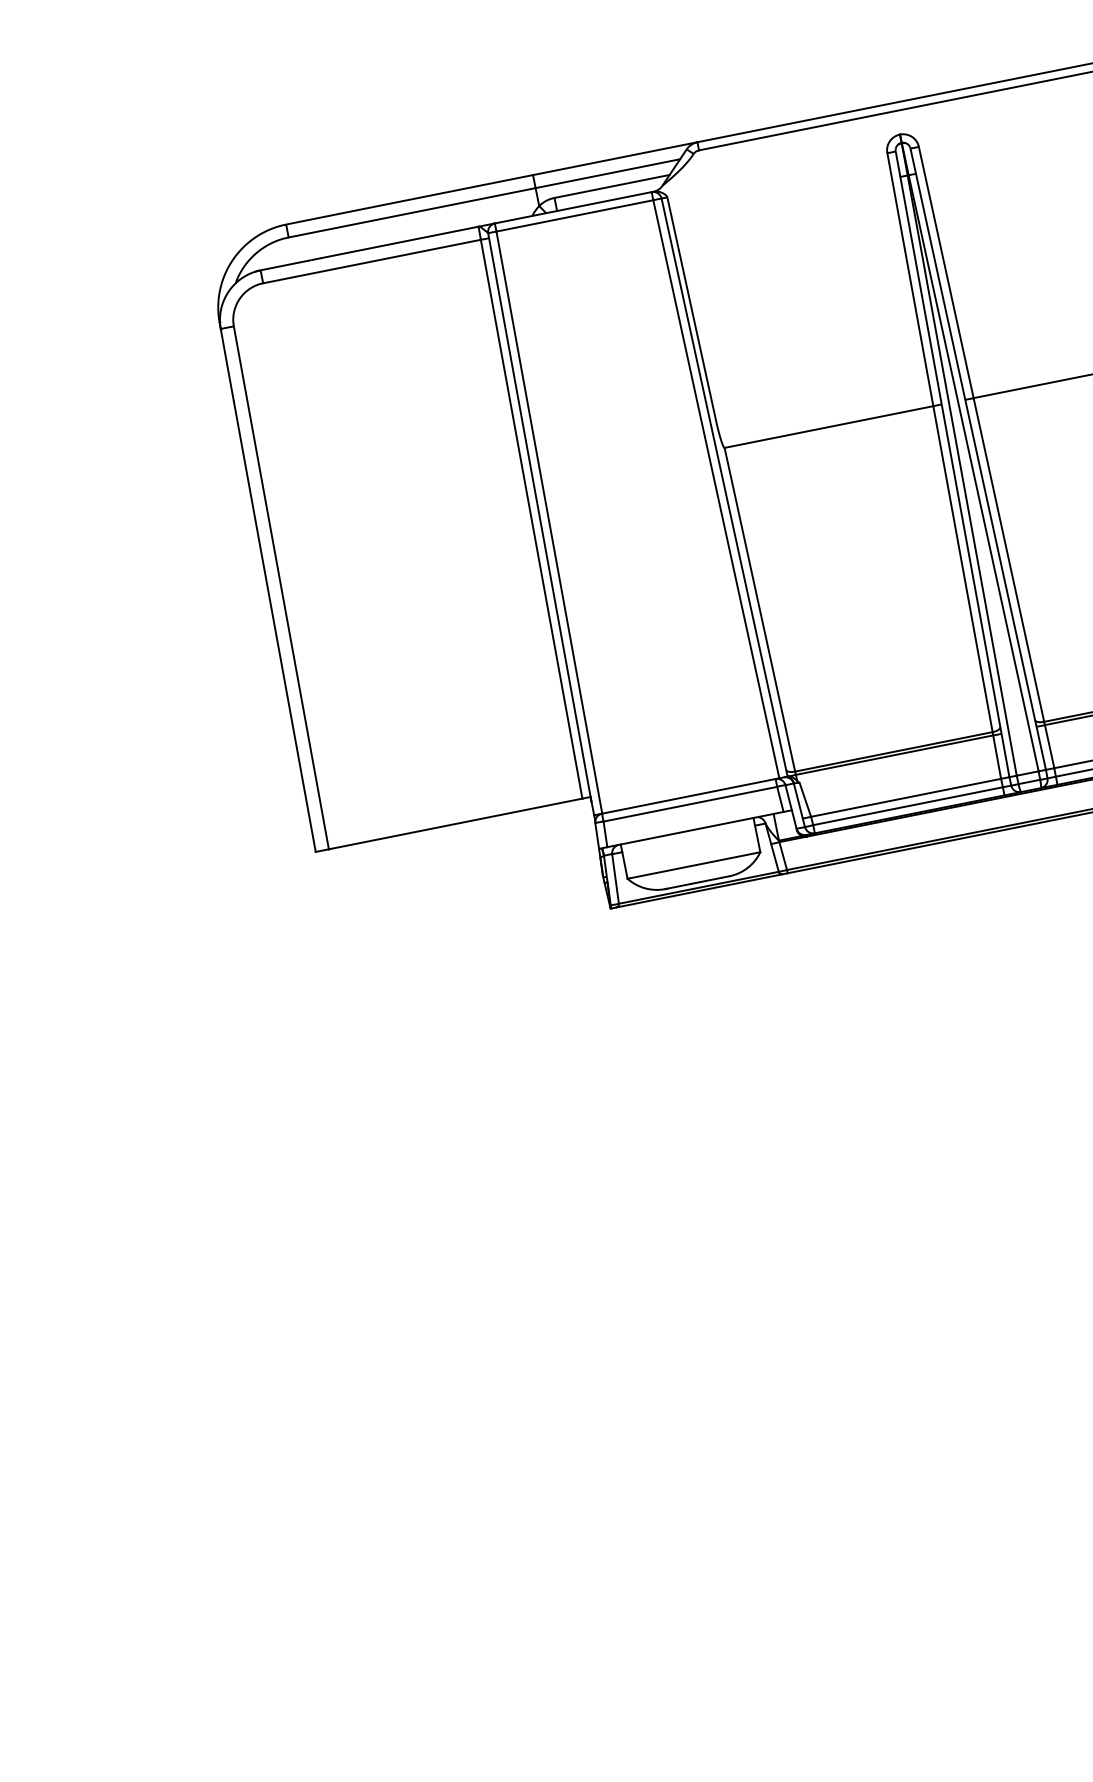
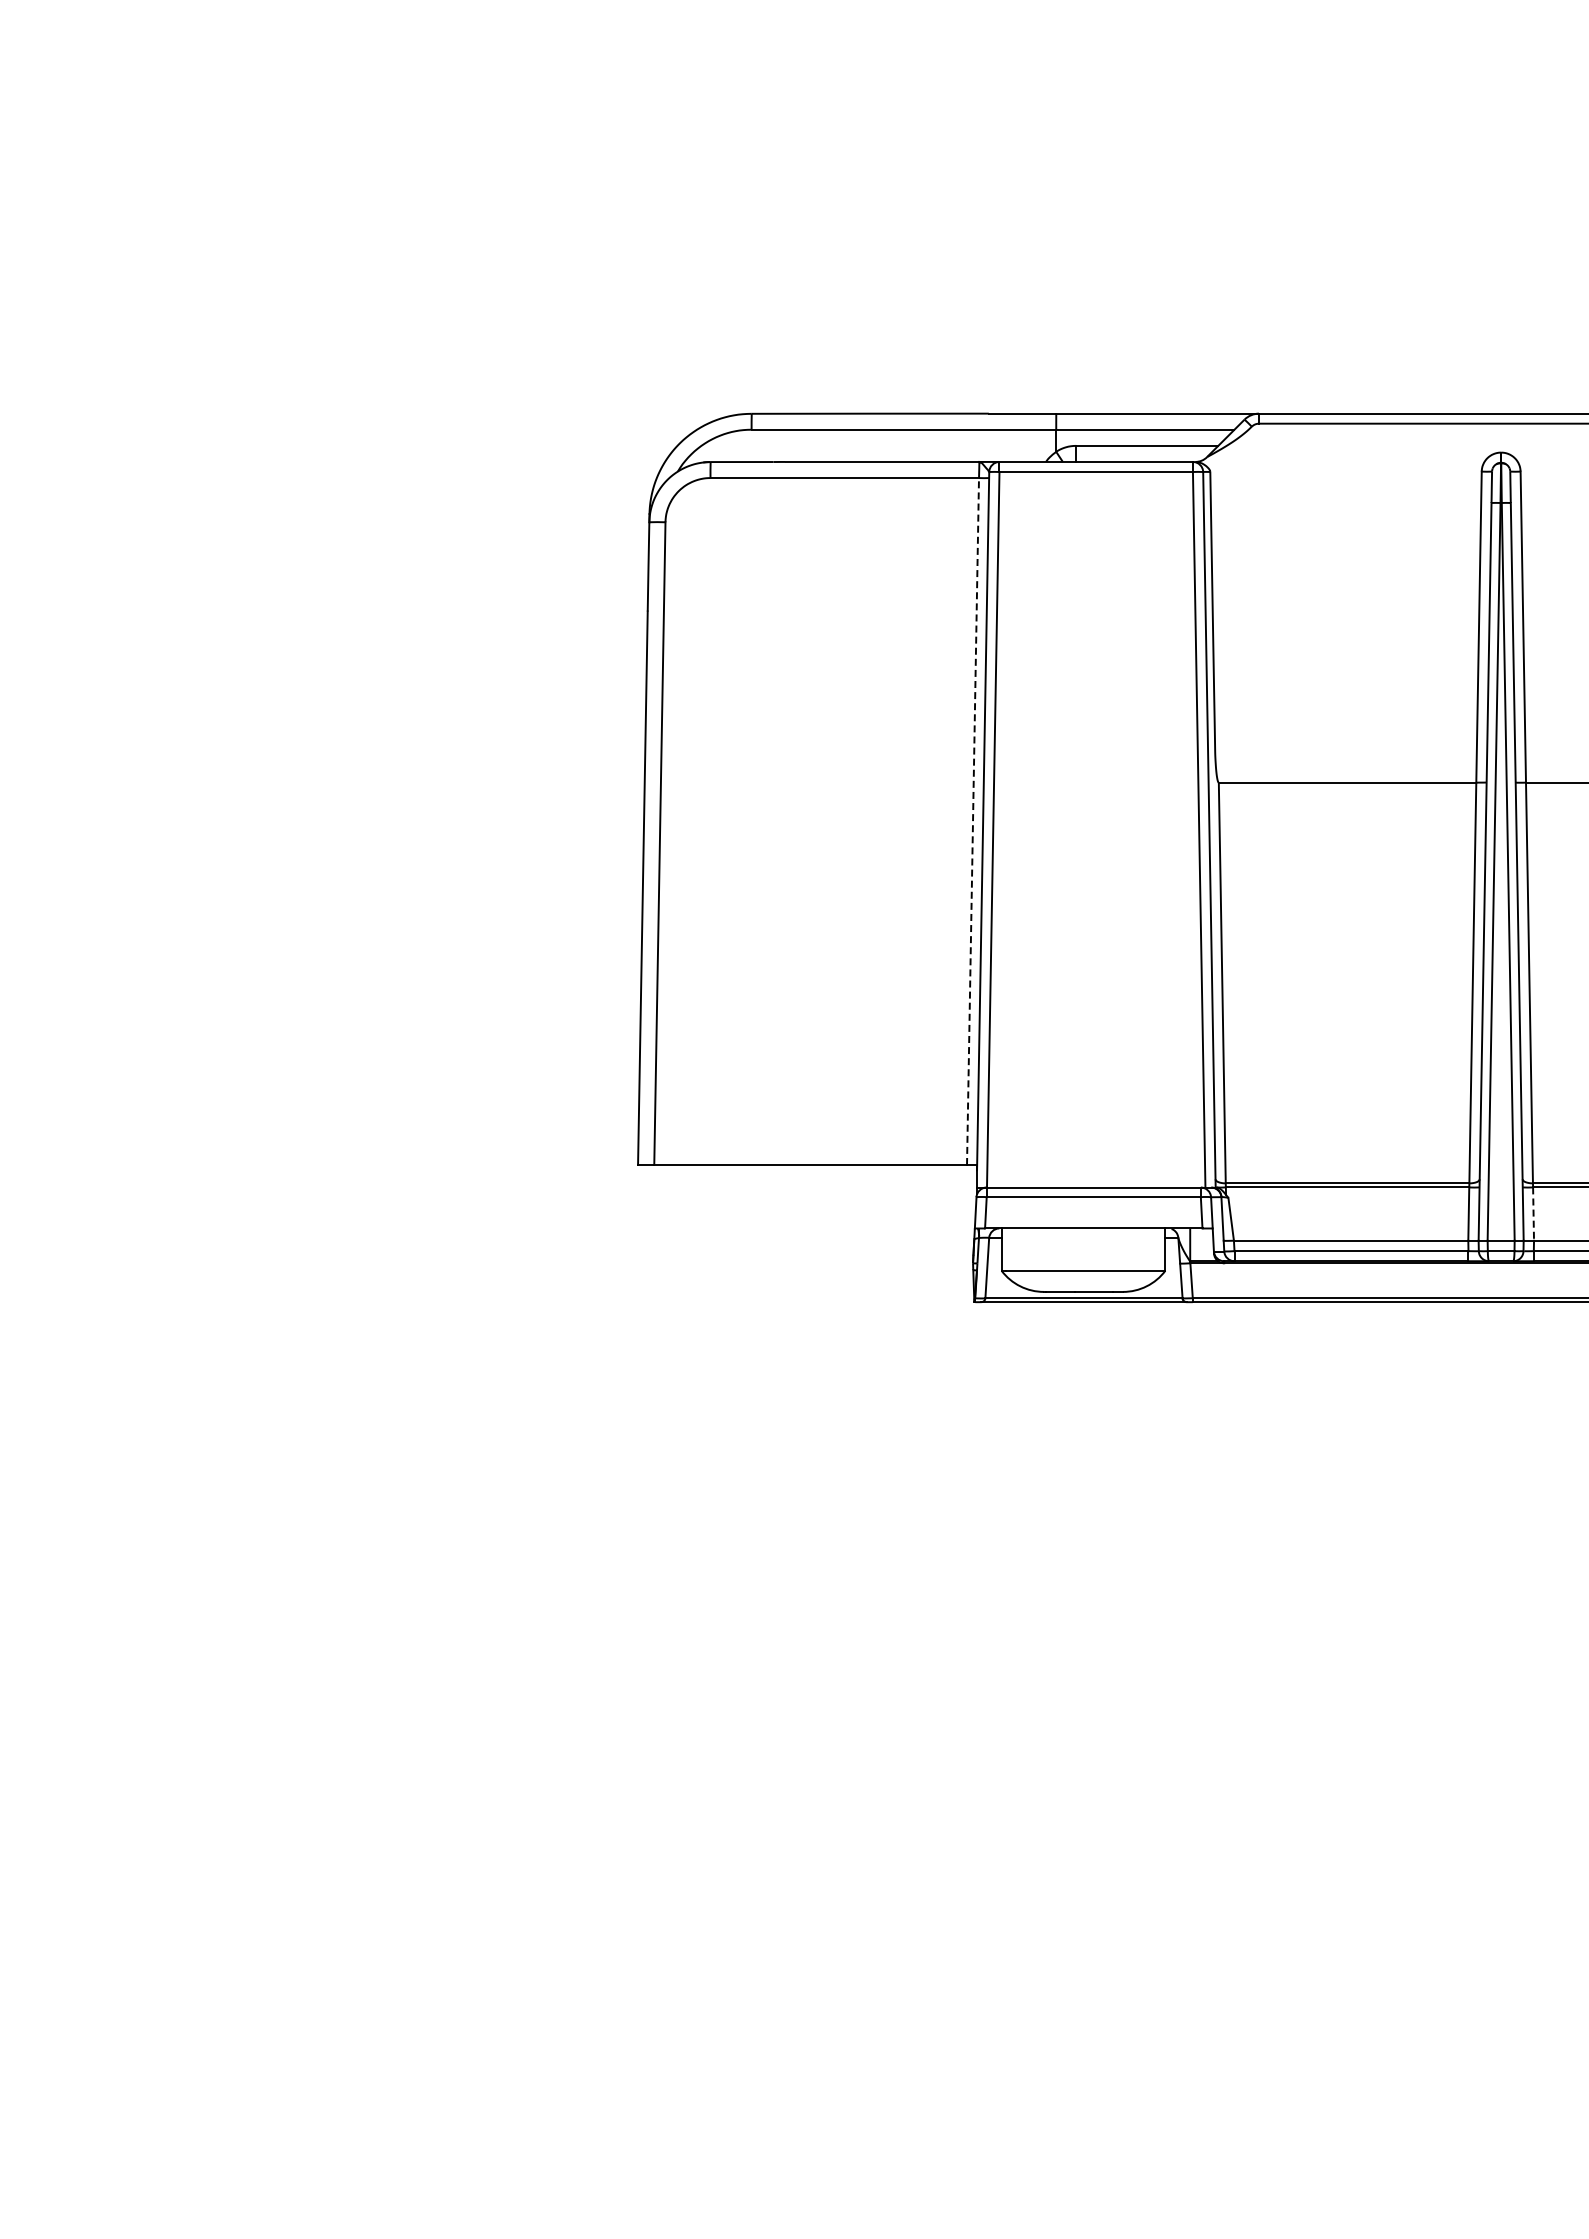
line: (532, 519) -> (973, 821), solid -> dashed
line: (1049, 747) -> (1533, 1214), solid -> dashed

